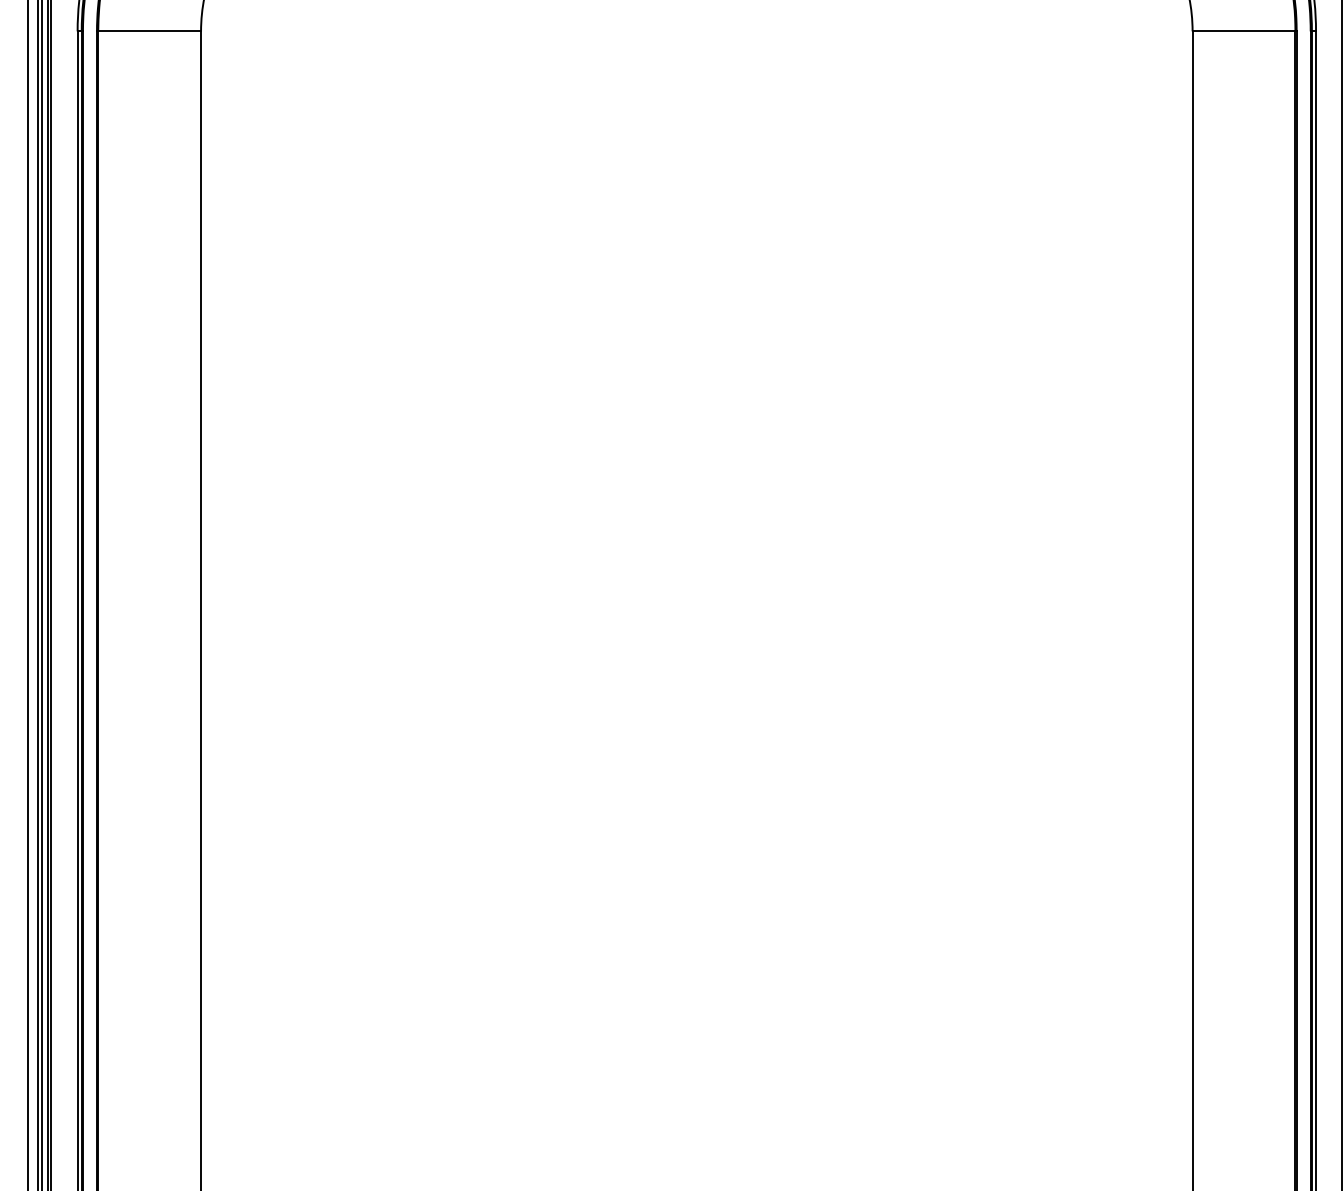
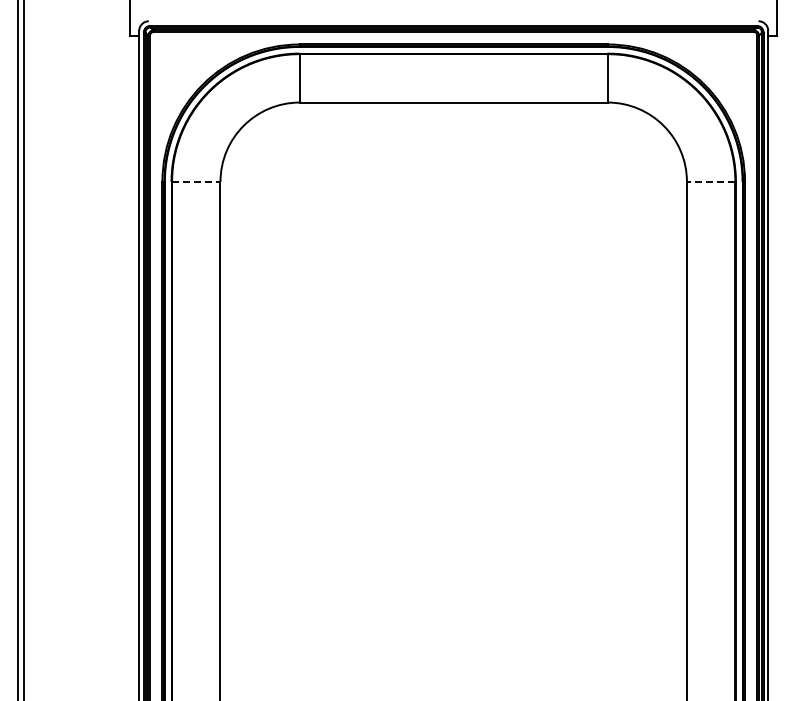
line: (150, 30) -> (196, 181), solid -> dashed
line: (1242, 30) -> (710, 181), solid -> dashed

